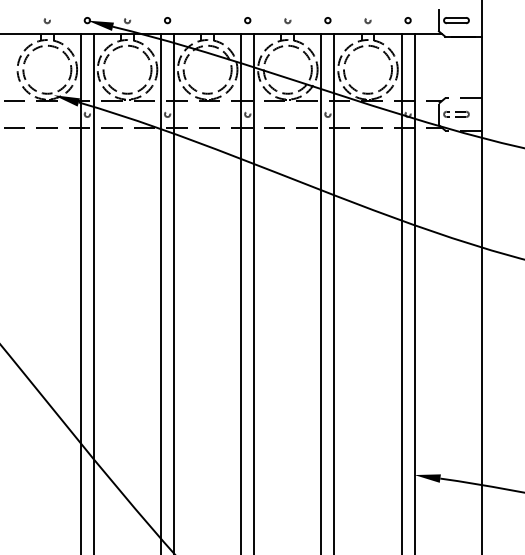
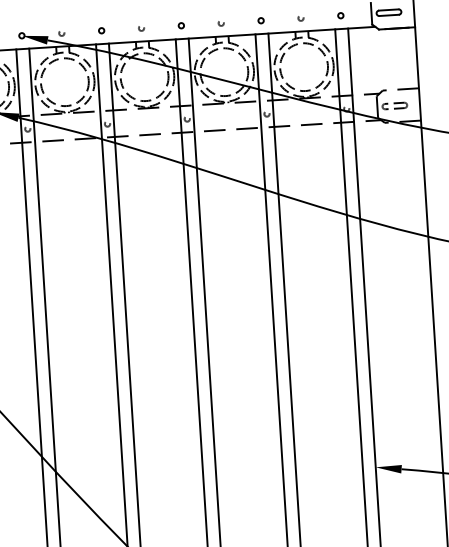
circle: (207, 21) -> (141, 29), added

